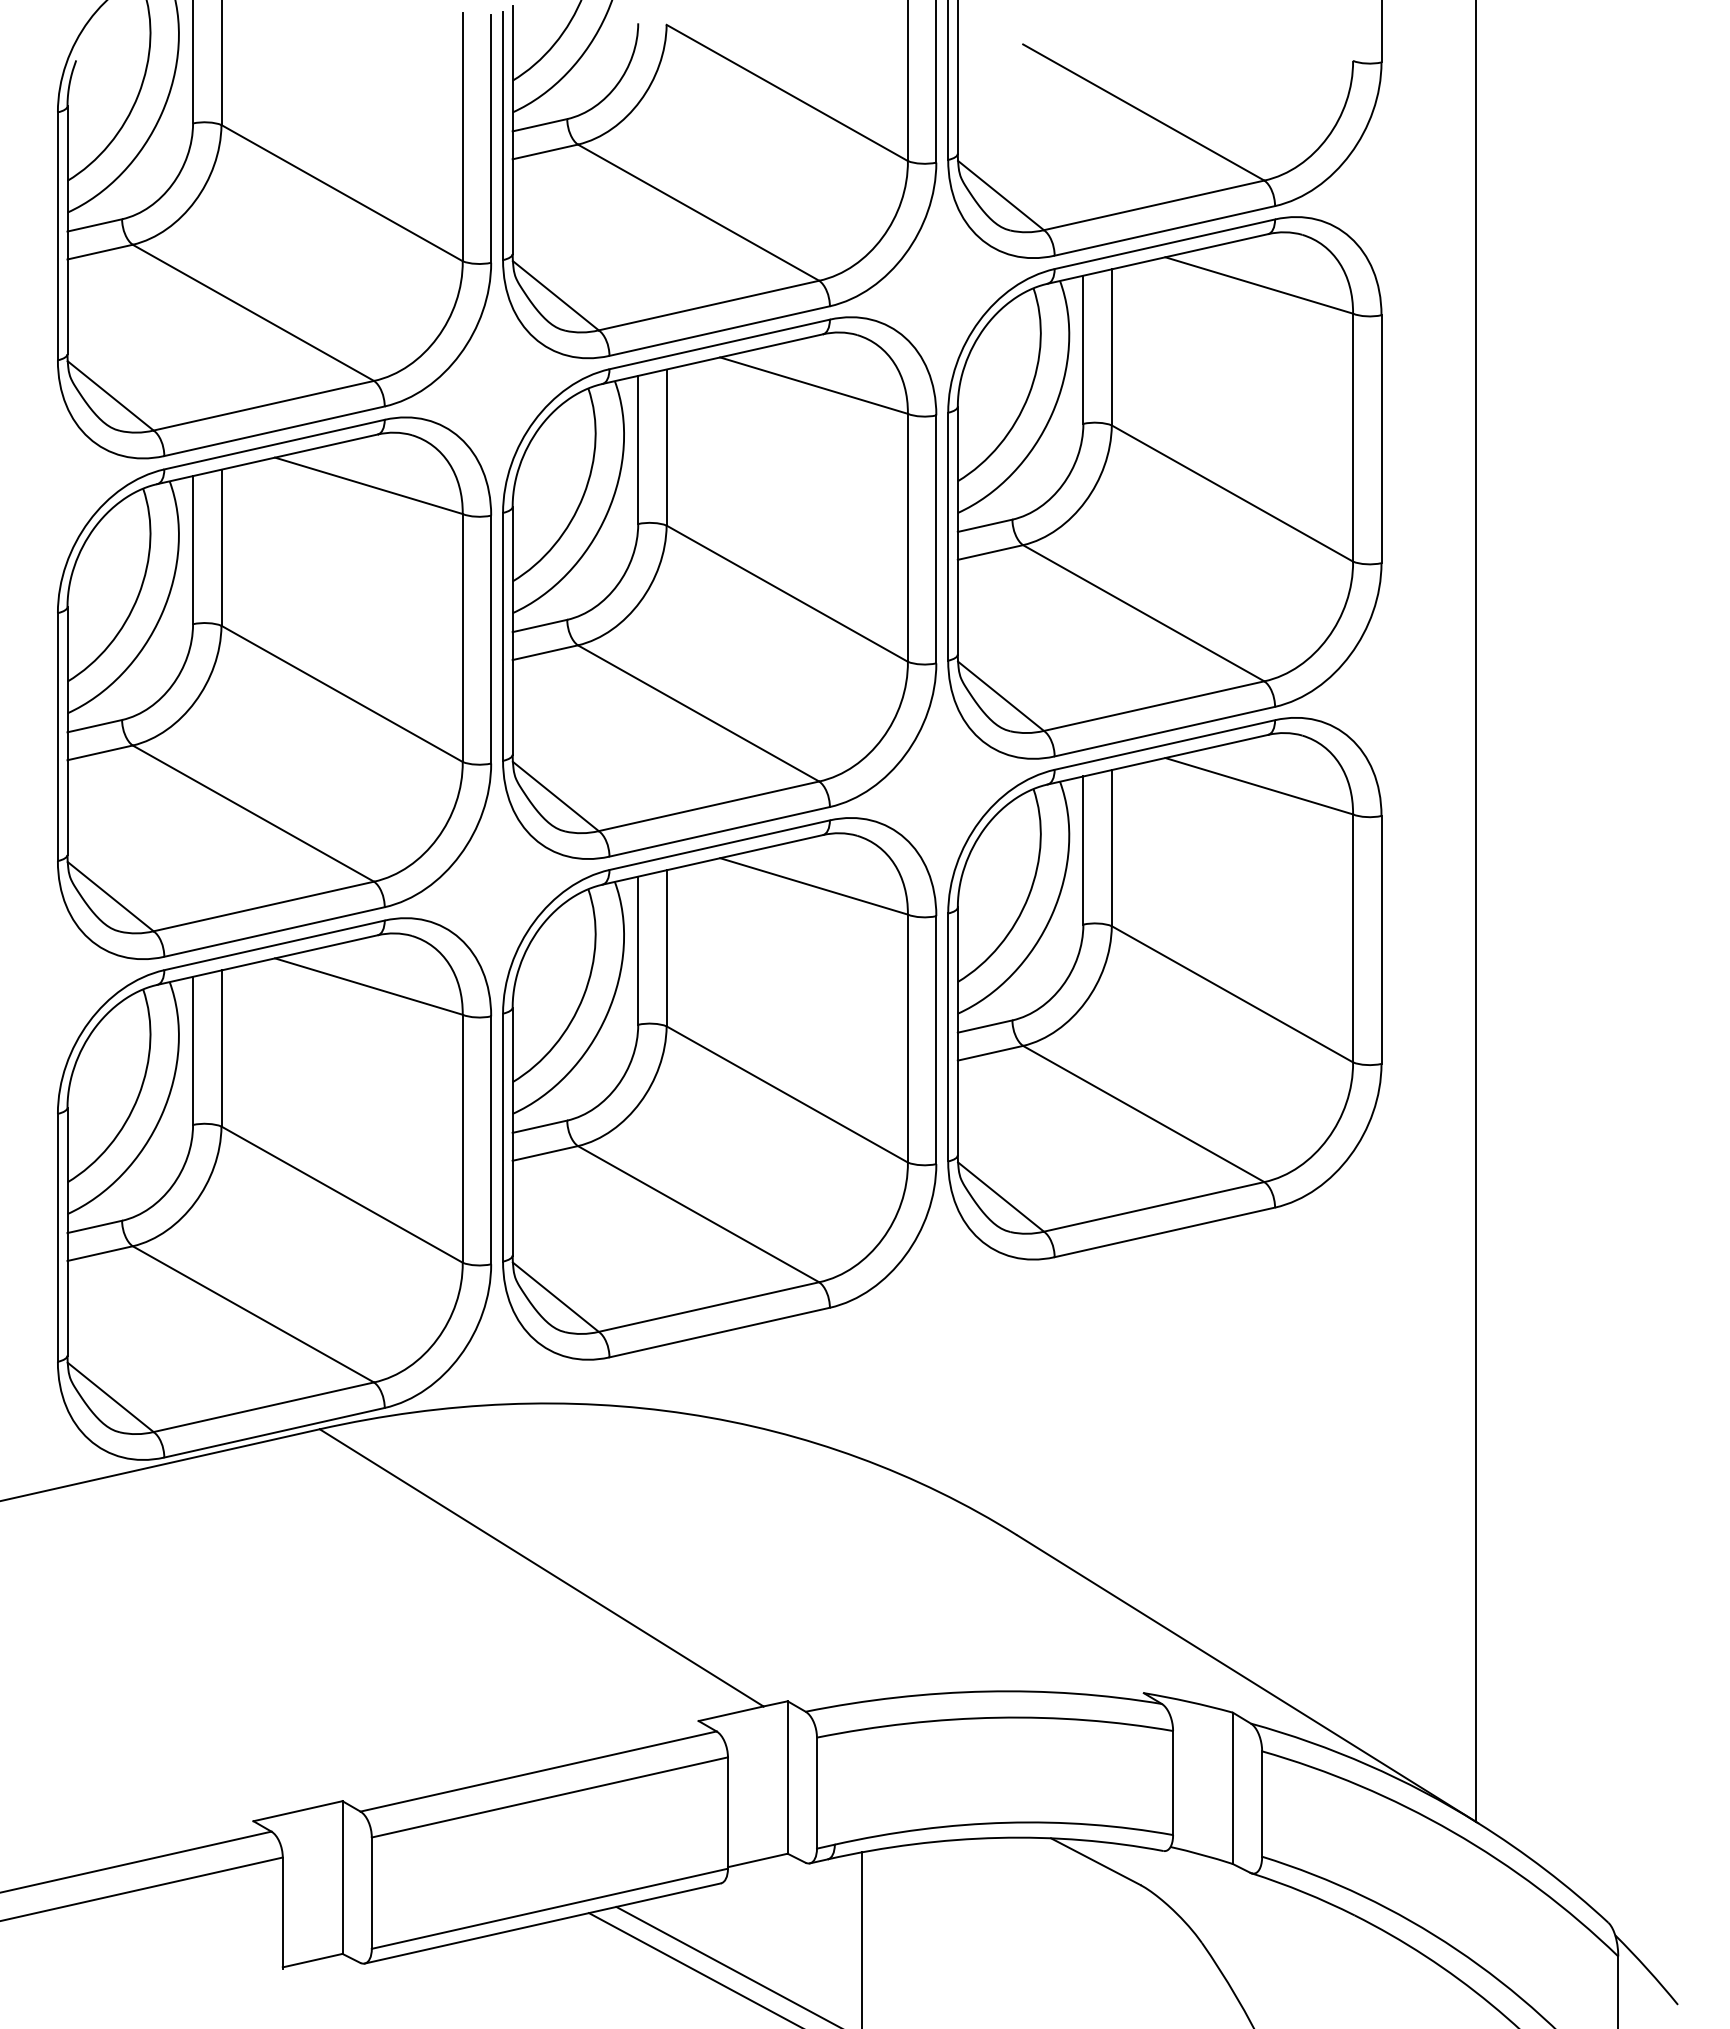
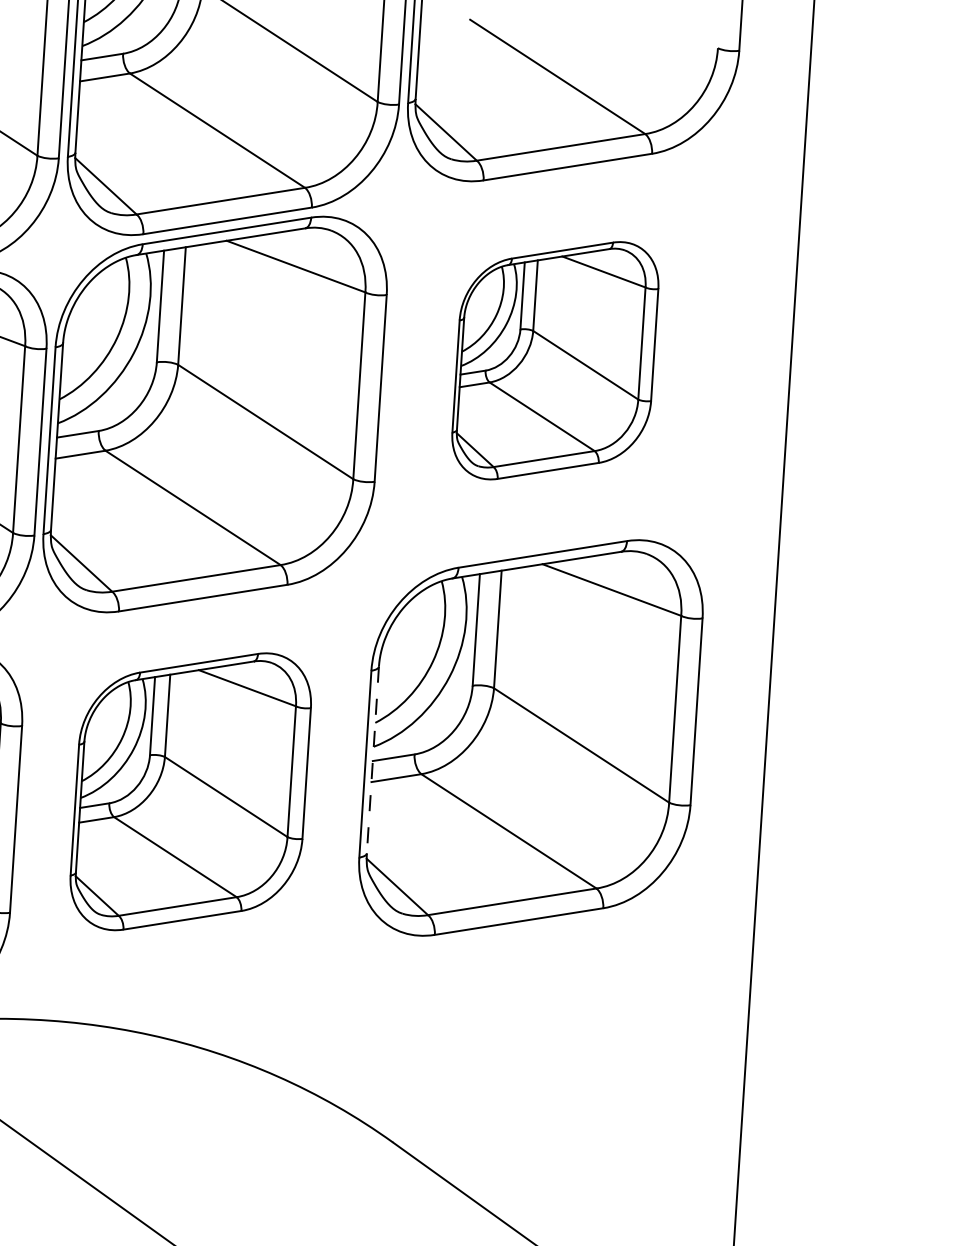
part: (1164, 487) -> (555, 360), size x0.6
line: (957, 1031) -> (372, 760), solid -> dashed
part: (719, 1088) -> (190, 791), size x0.7

